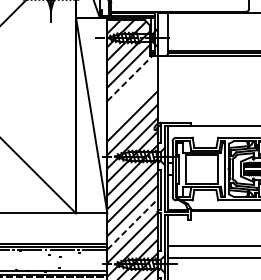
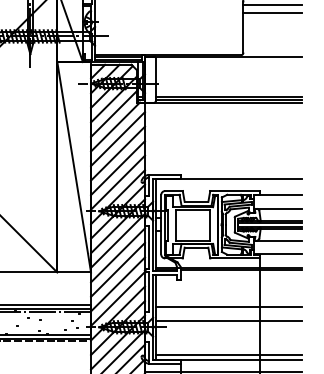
line: (130, 78) -> (115, 127), dashed -> solid
line: (132, 89) -> (118, 139), added
line: (132, 102) -> (118, 153), added
line: (132, 224) -> (118, 284), dashed -> solid

